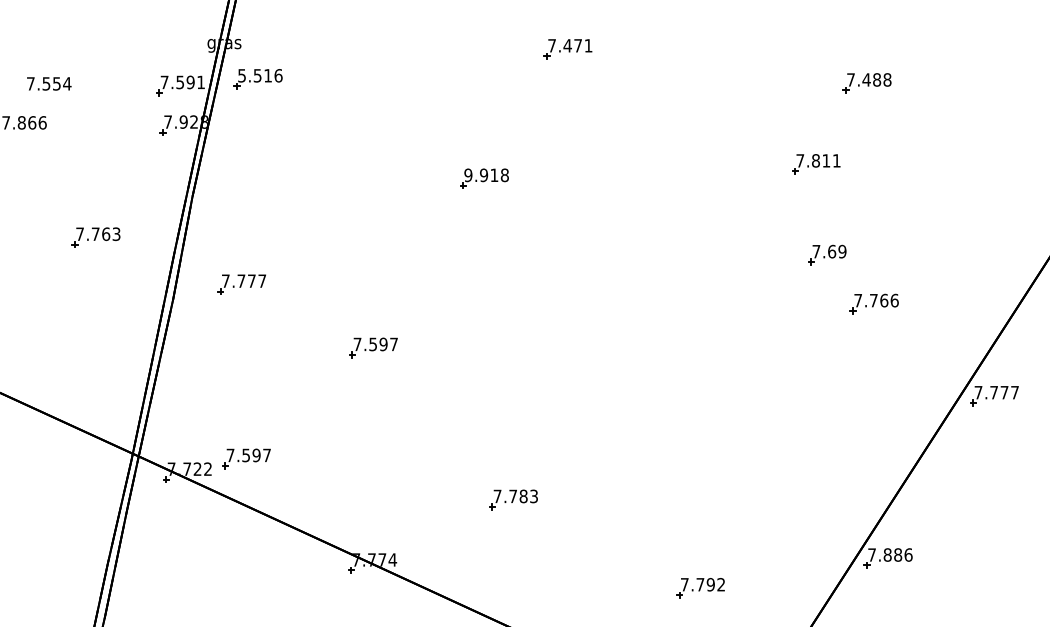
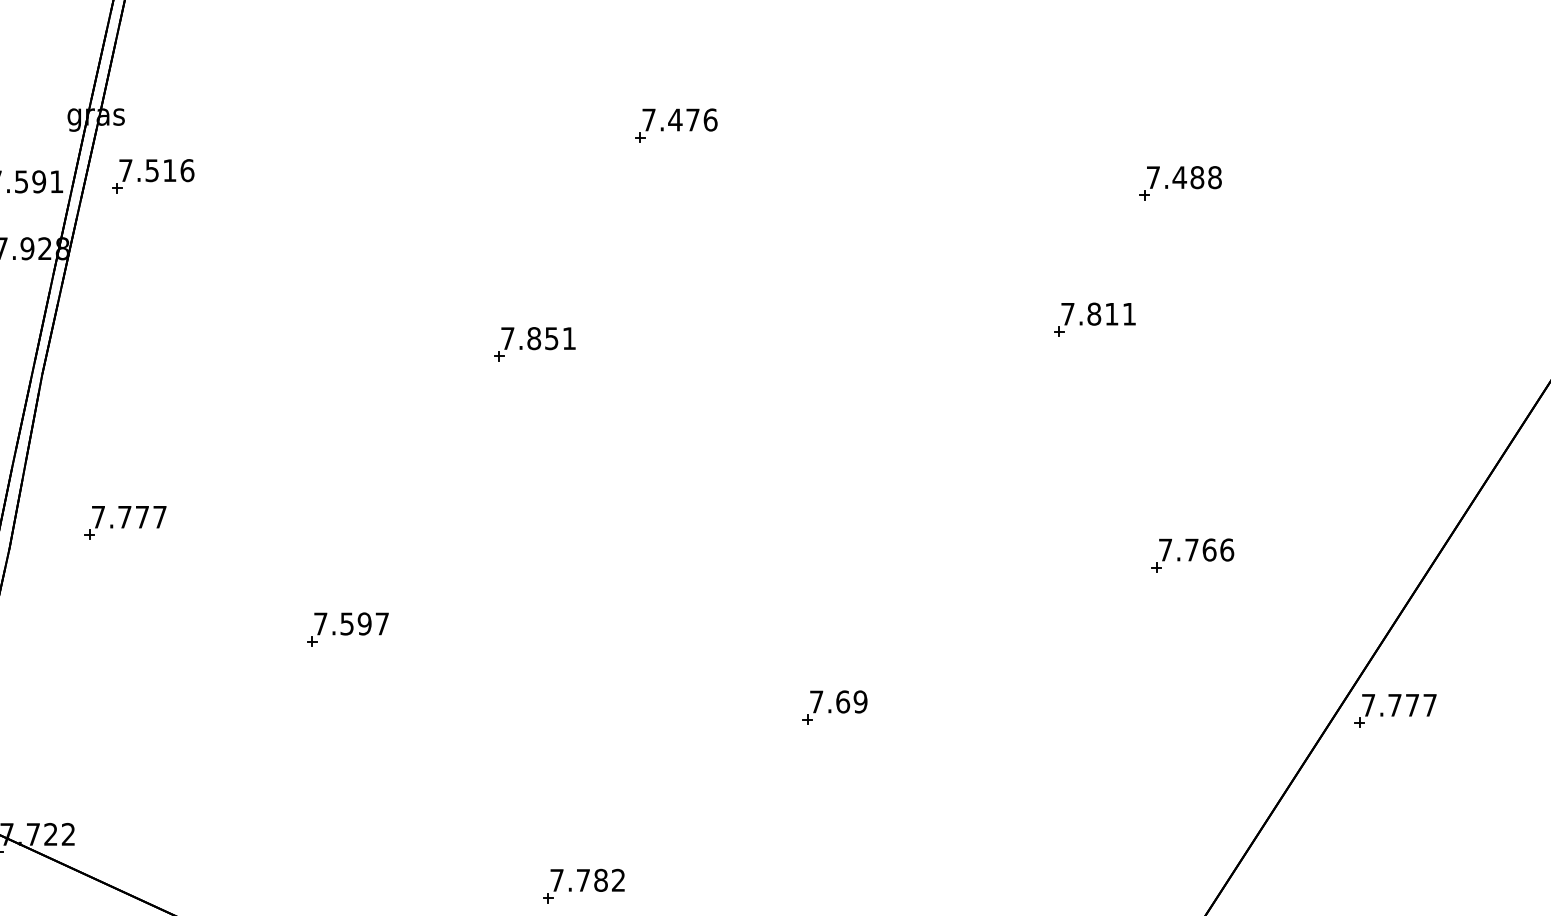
text: (588, 45) -> (710, 119), 7.471 -> 7.476
text: (241, 75) -> (124, 170), 5.516 -> 7.516
text: (486, 175) -> (538, 338), 9.918 -> 7.851
part: (827, 254) -> (835, 706), moved
part: (246, 458) -> (133, 816), removed
text: (533, 496) -> (617, 880), 7.783 -> 7.782

